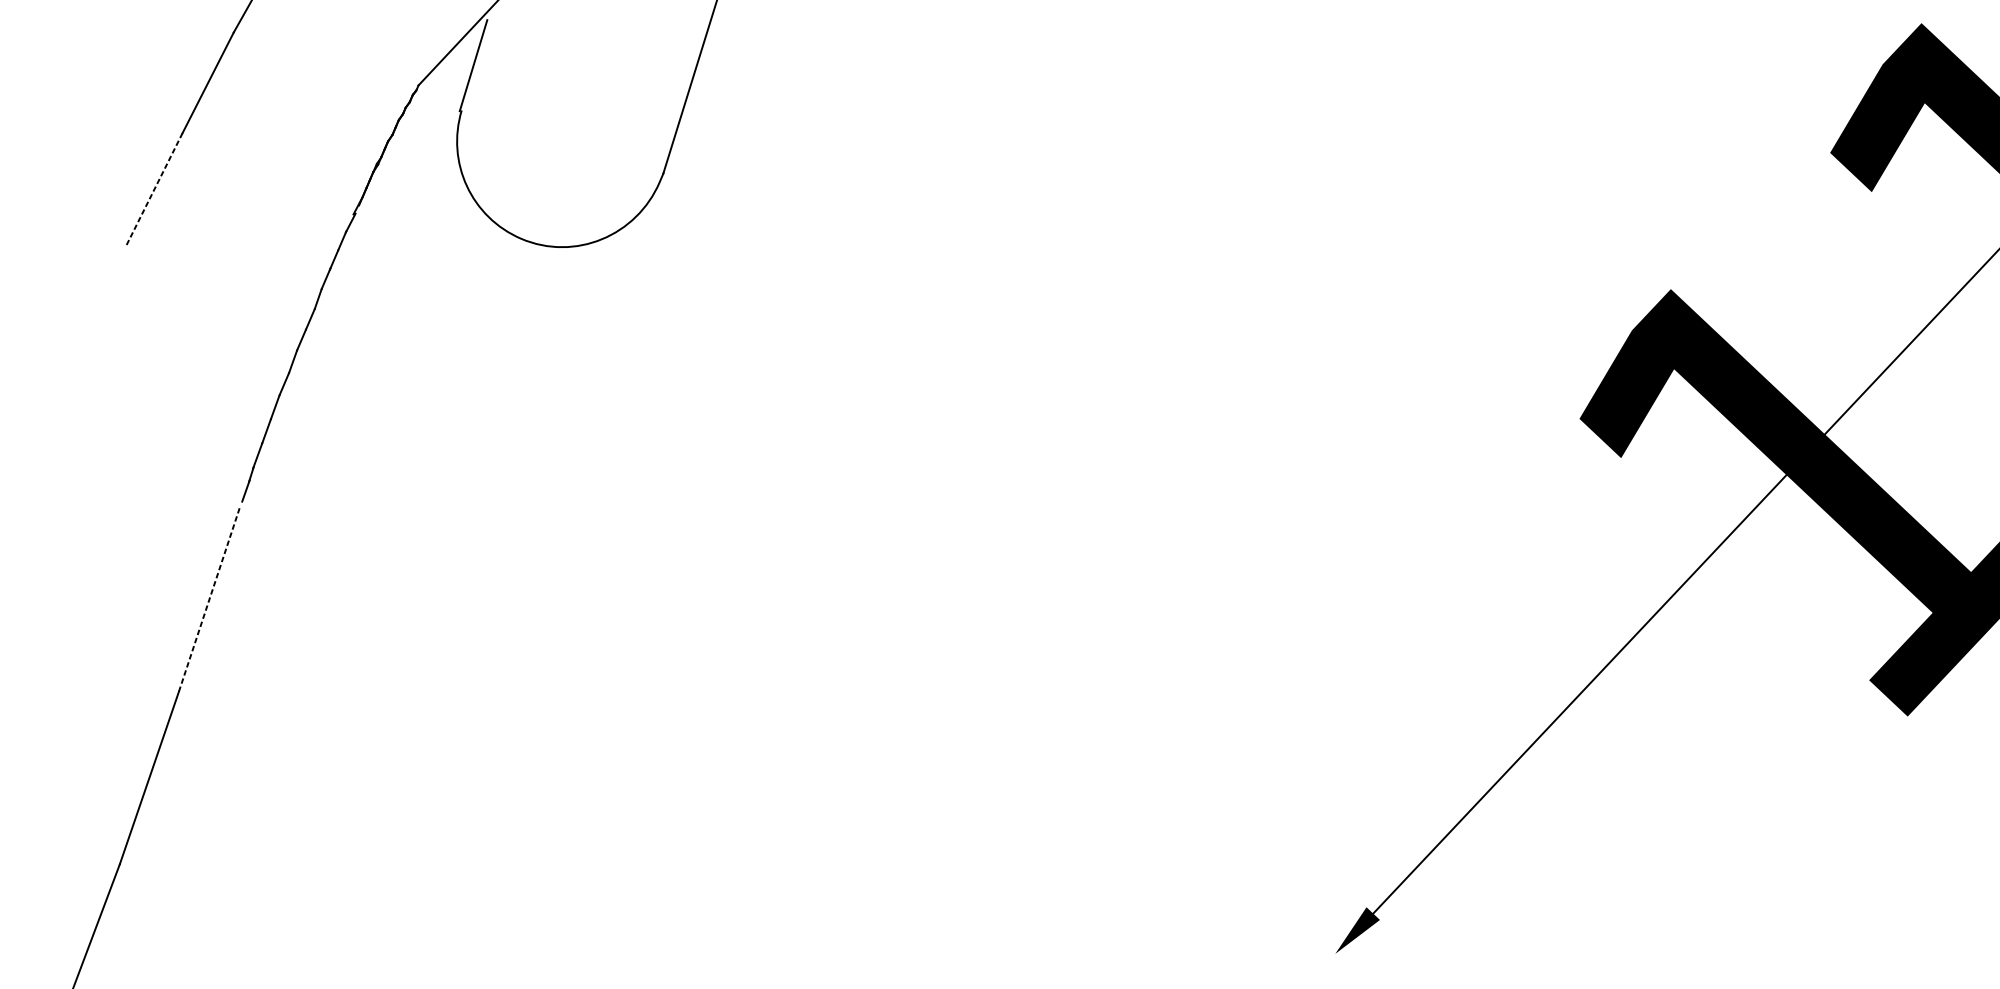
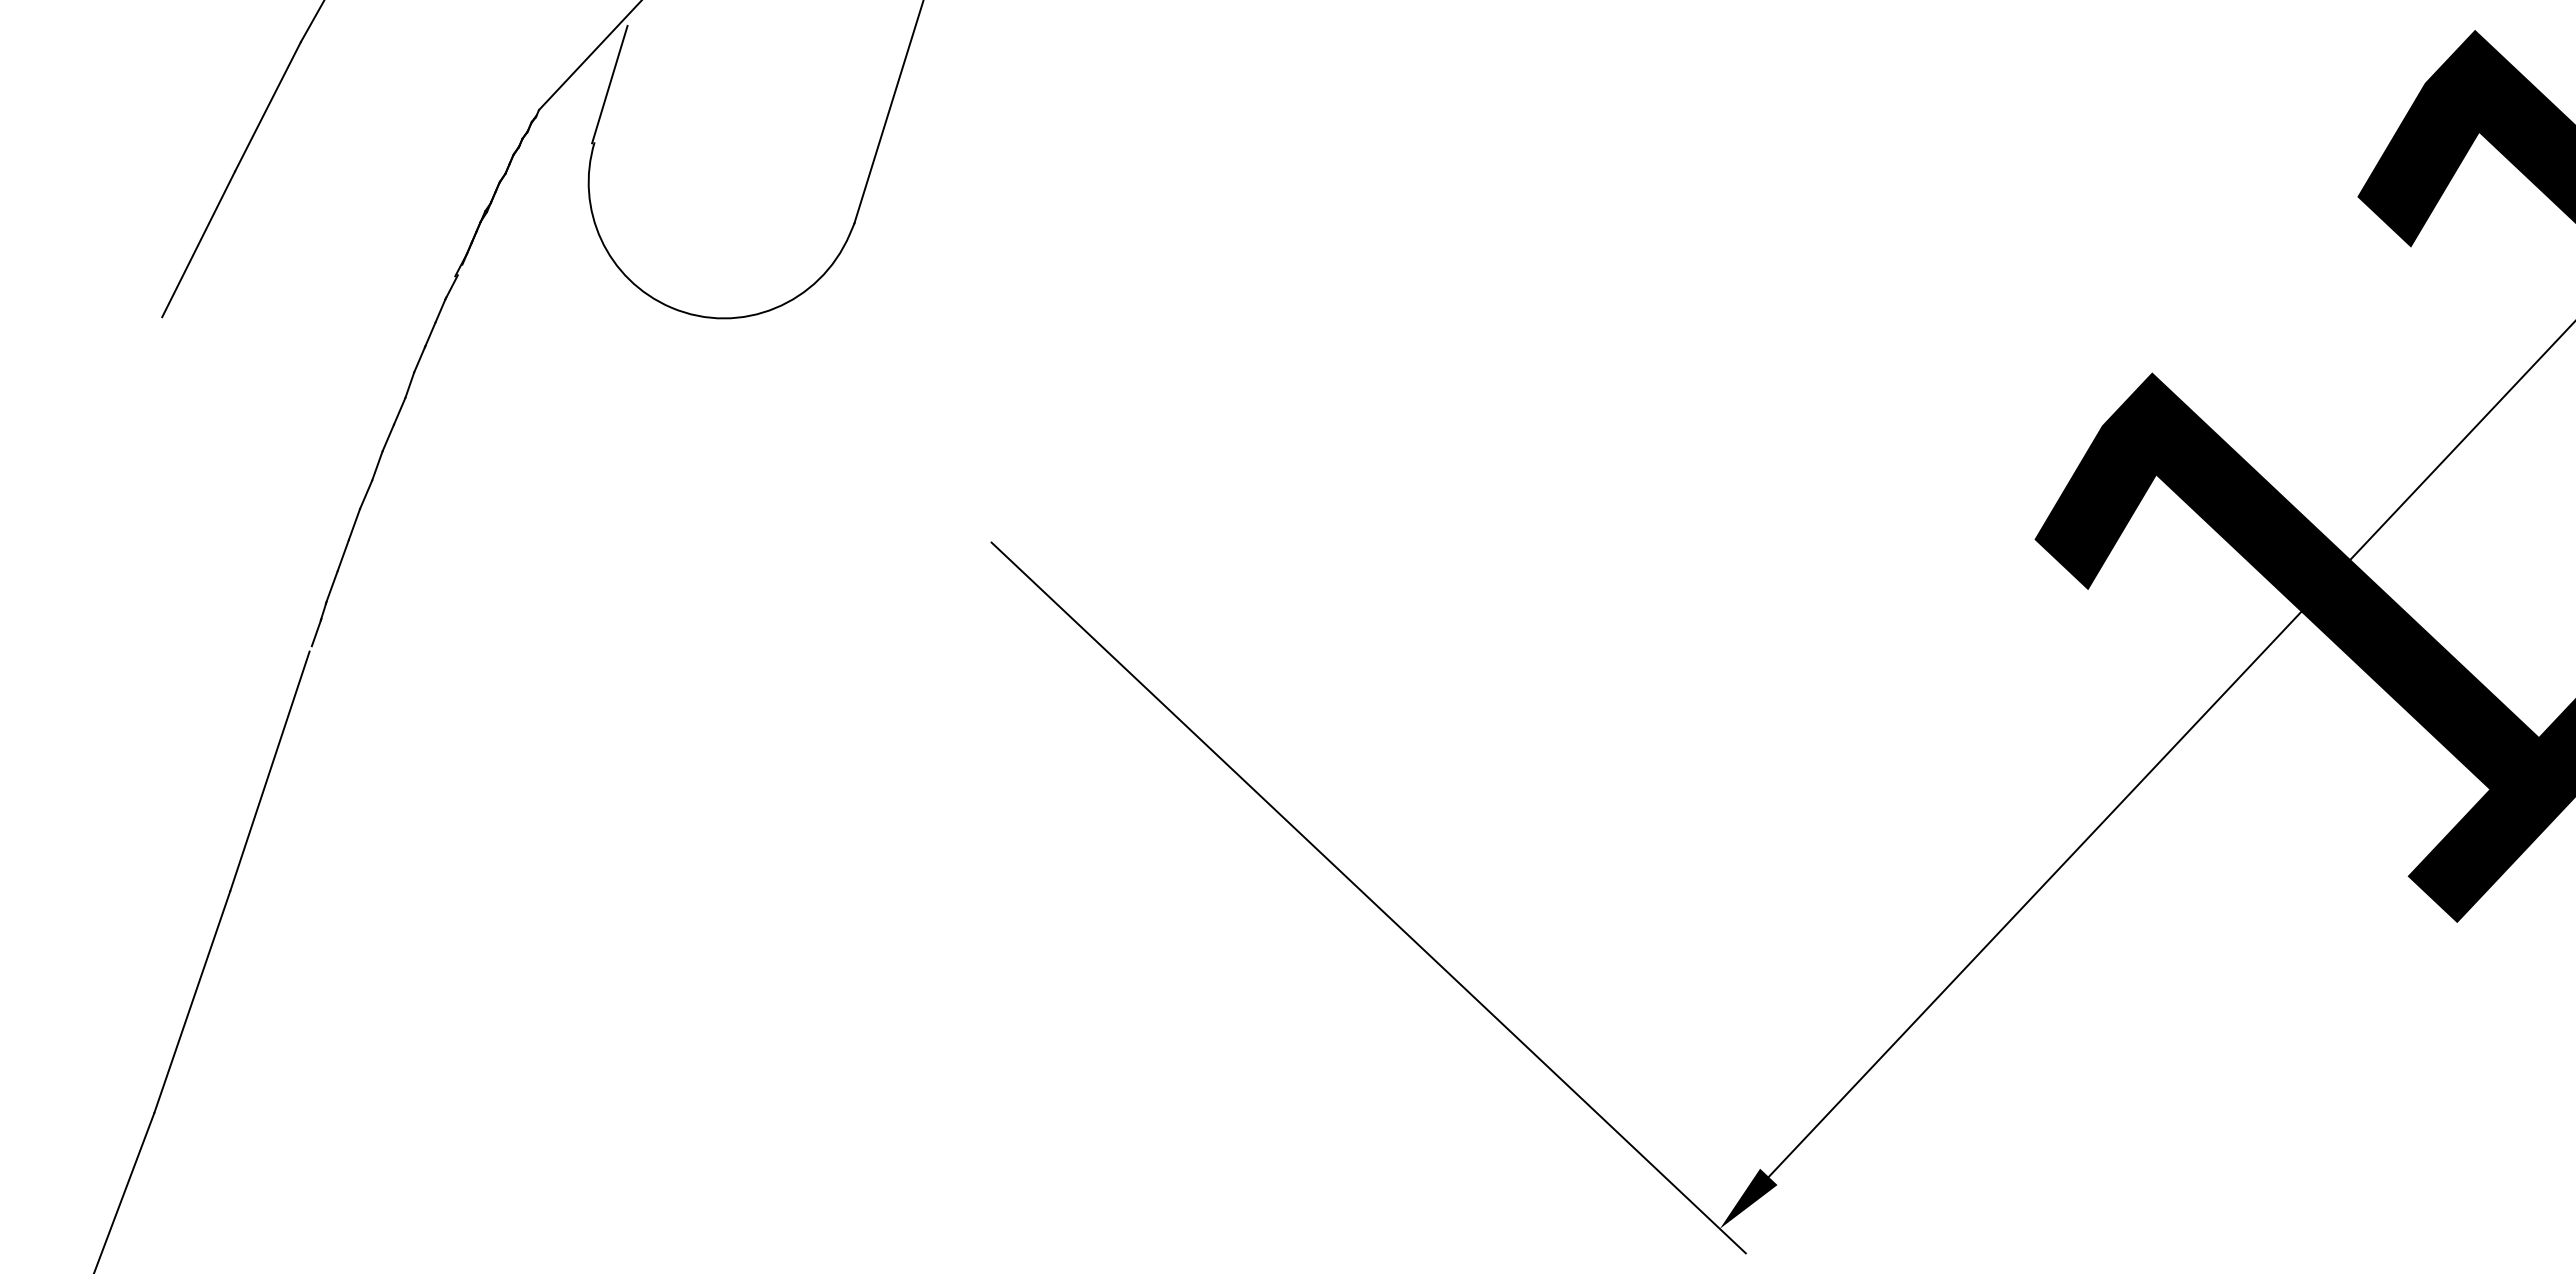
line: (154, 189) -> (198, 244), dashed -> solid
line: (210, 598) -> (270, 770), dashed -> solid
line: (1062, 696) -> (1368, 897), added

